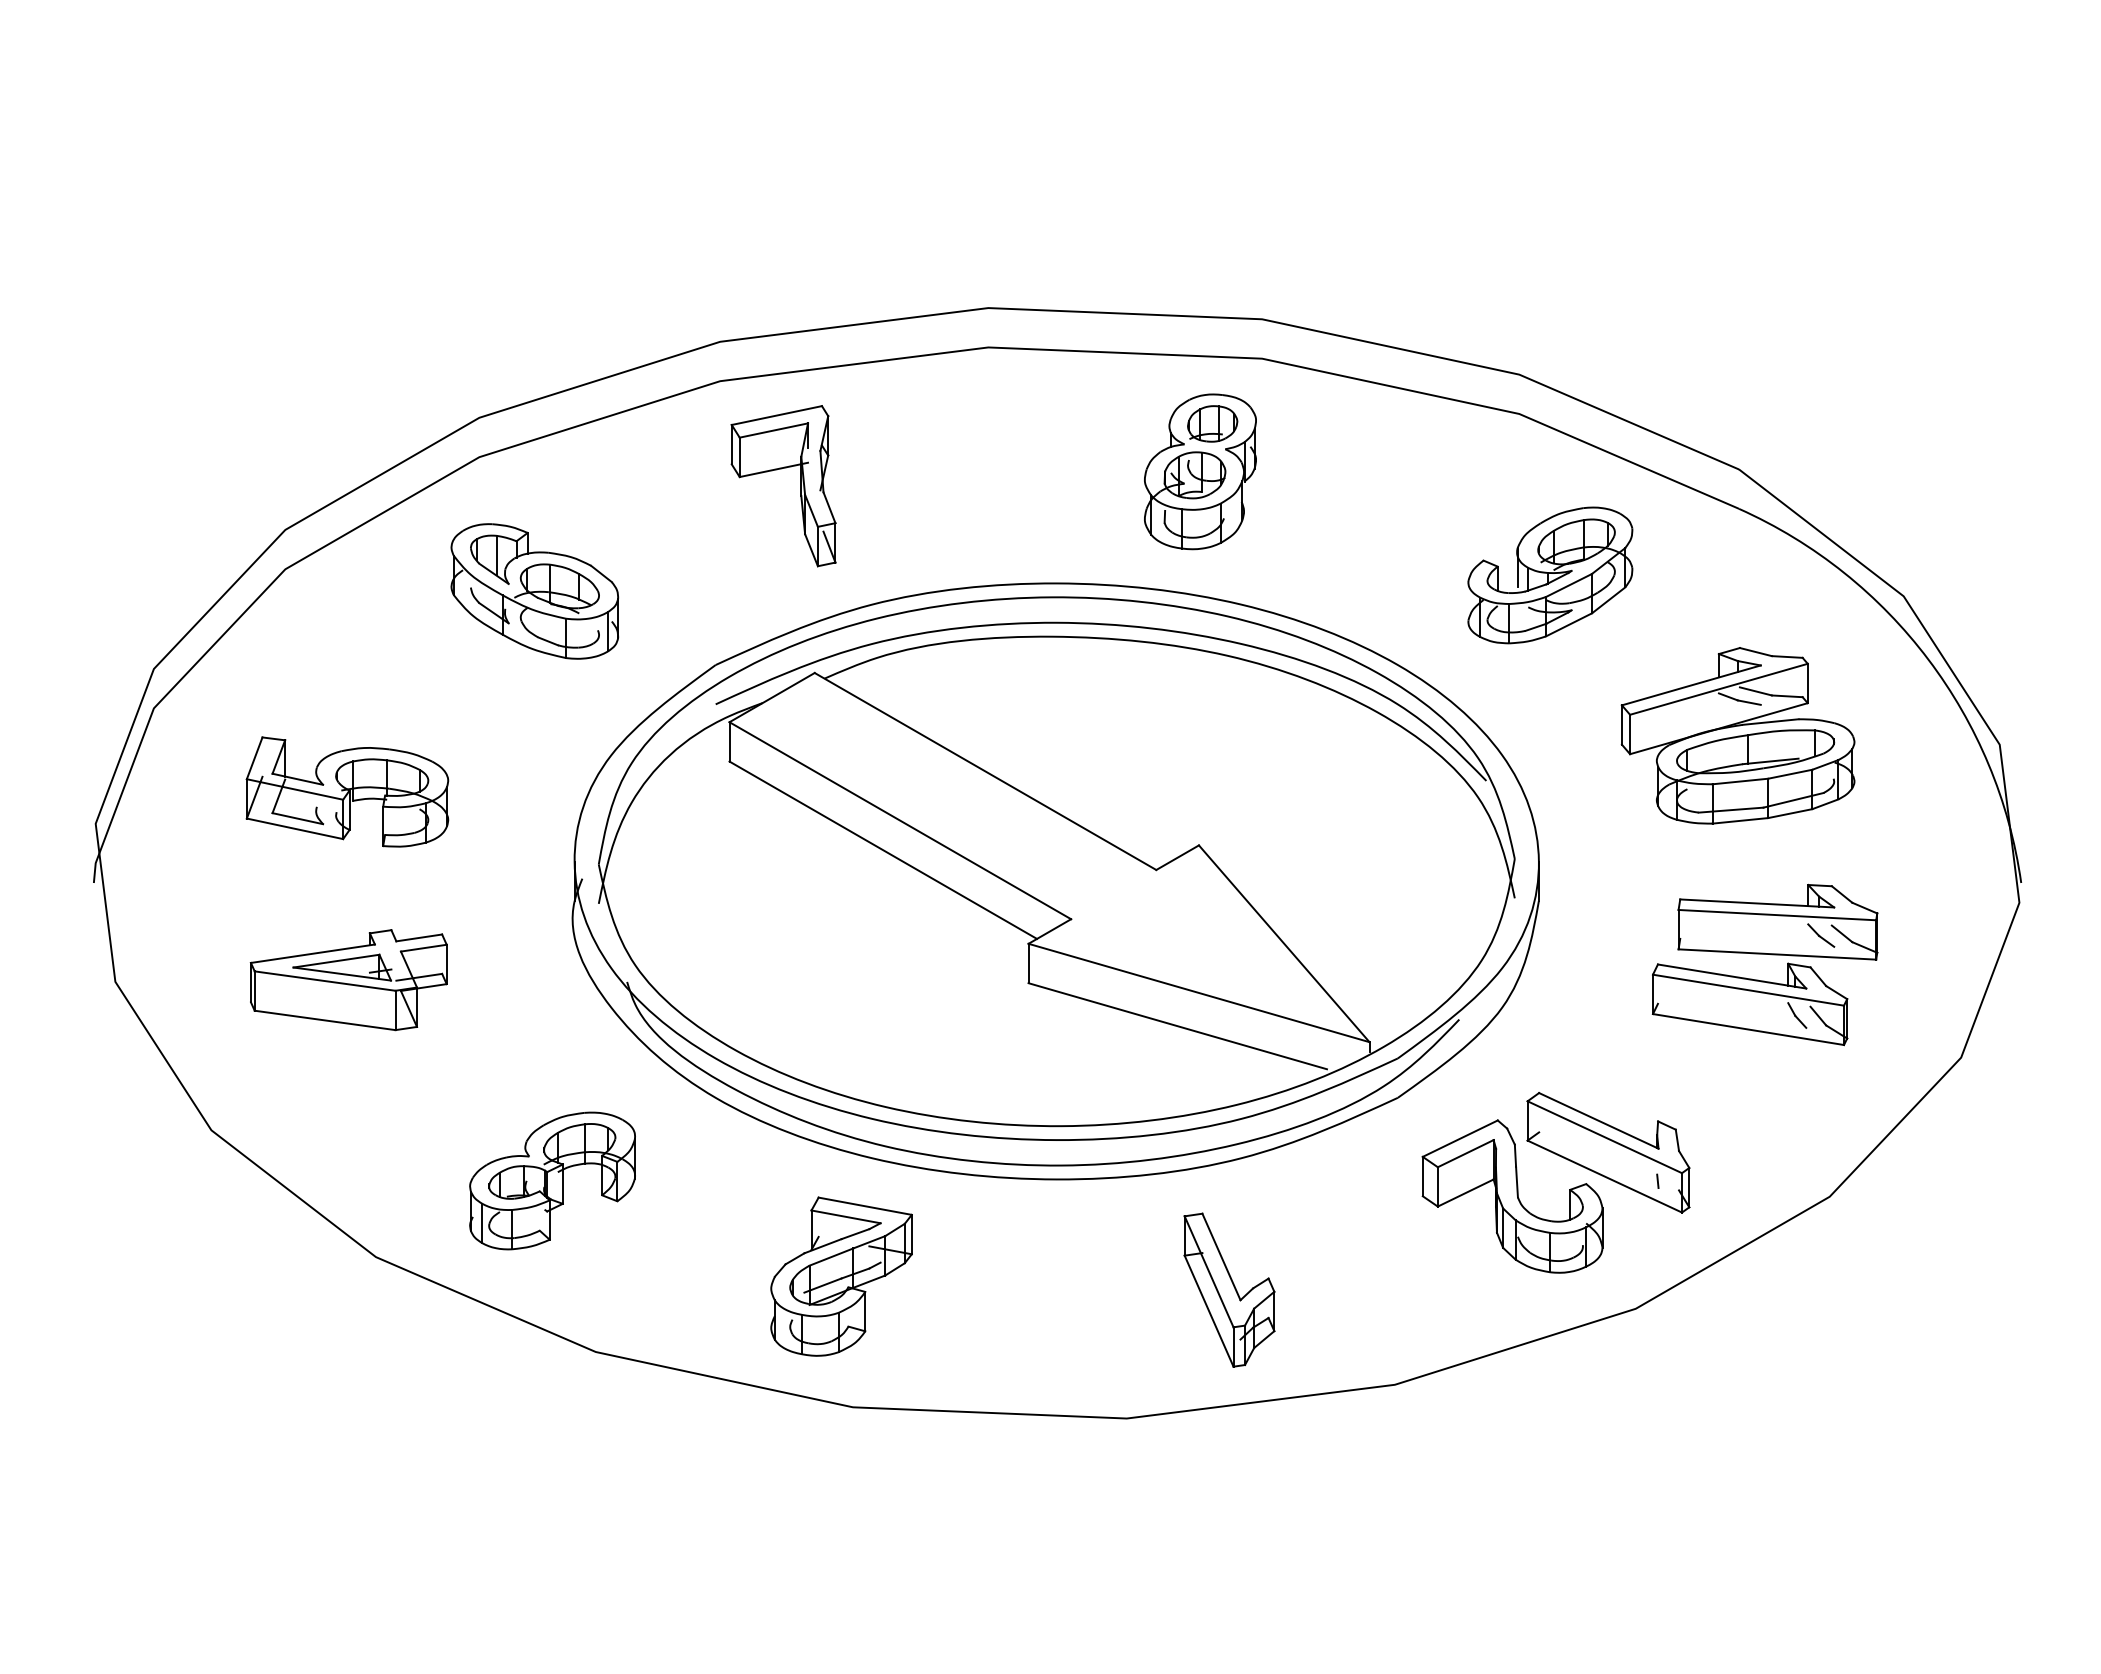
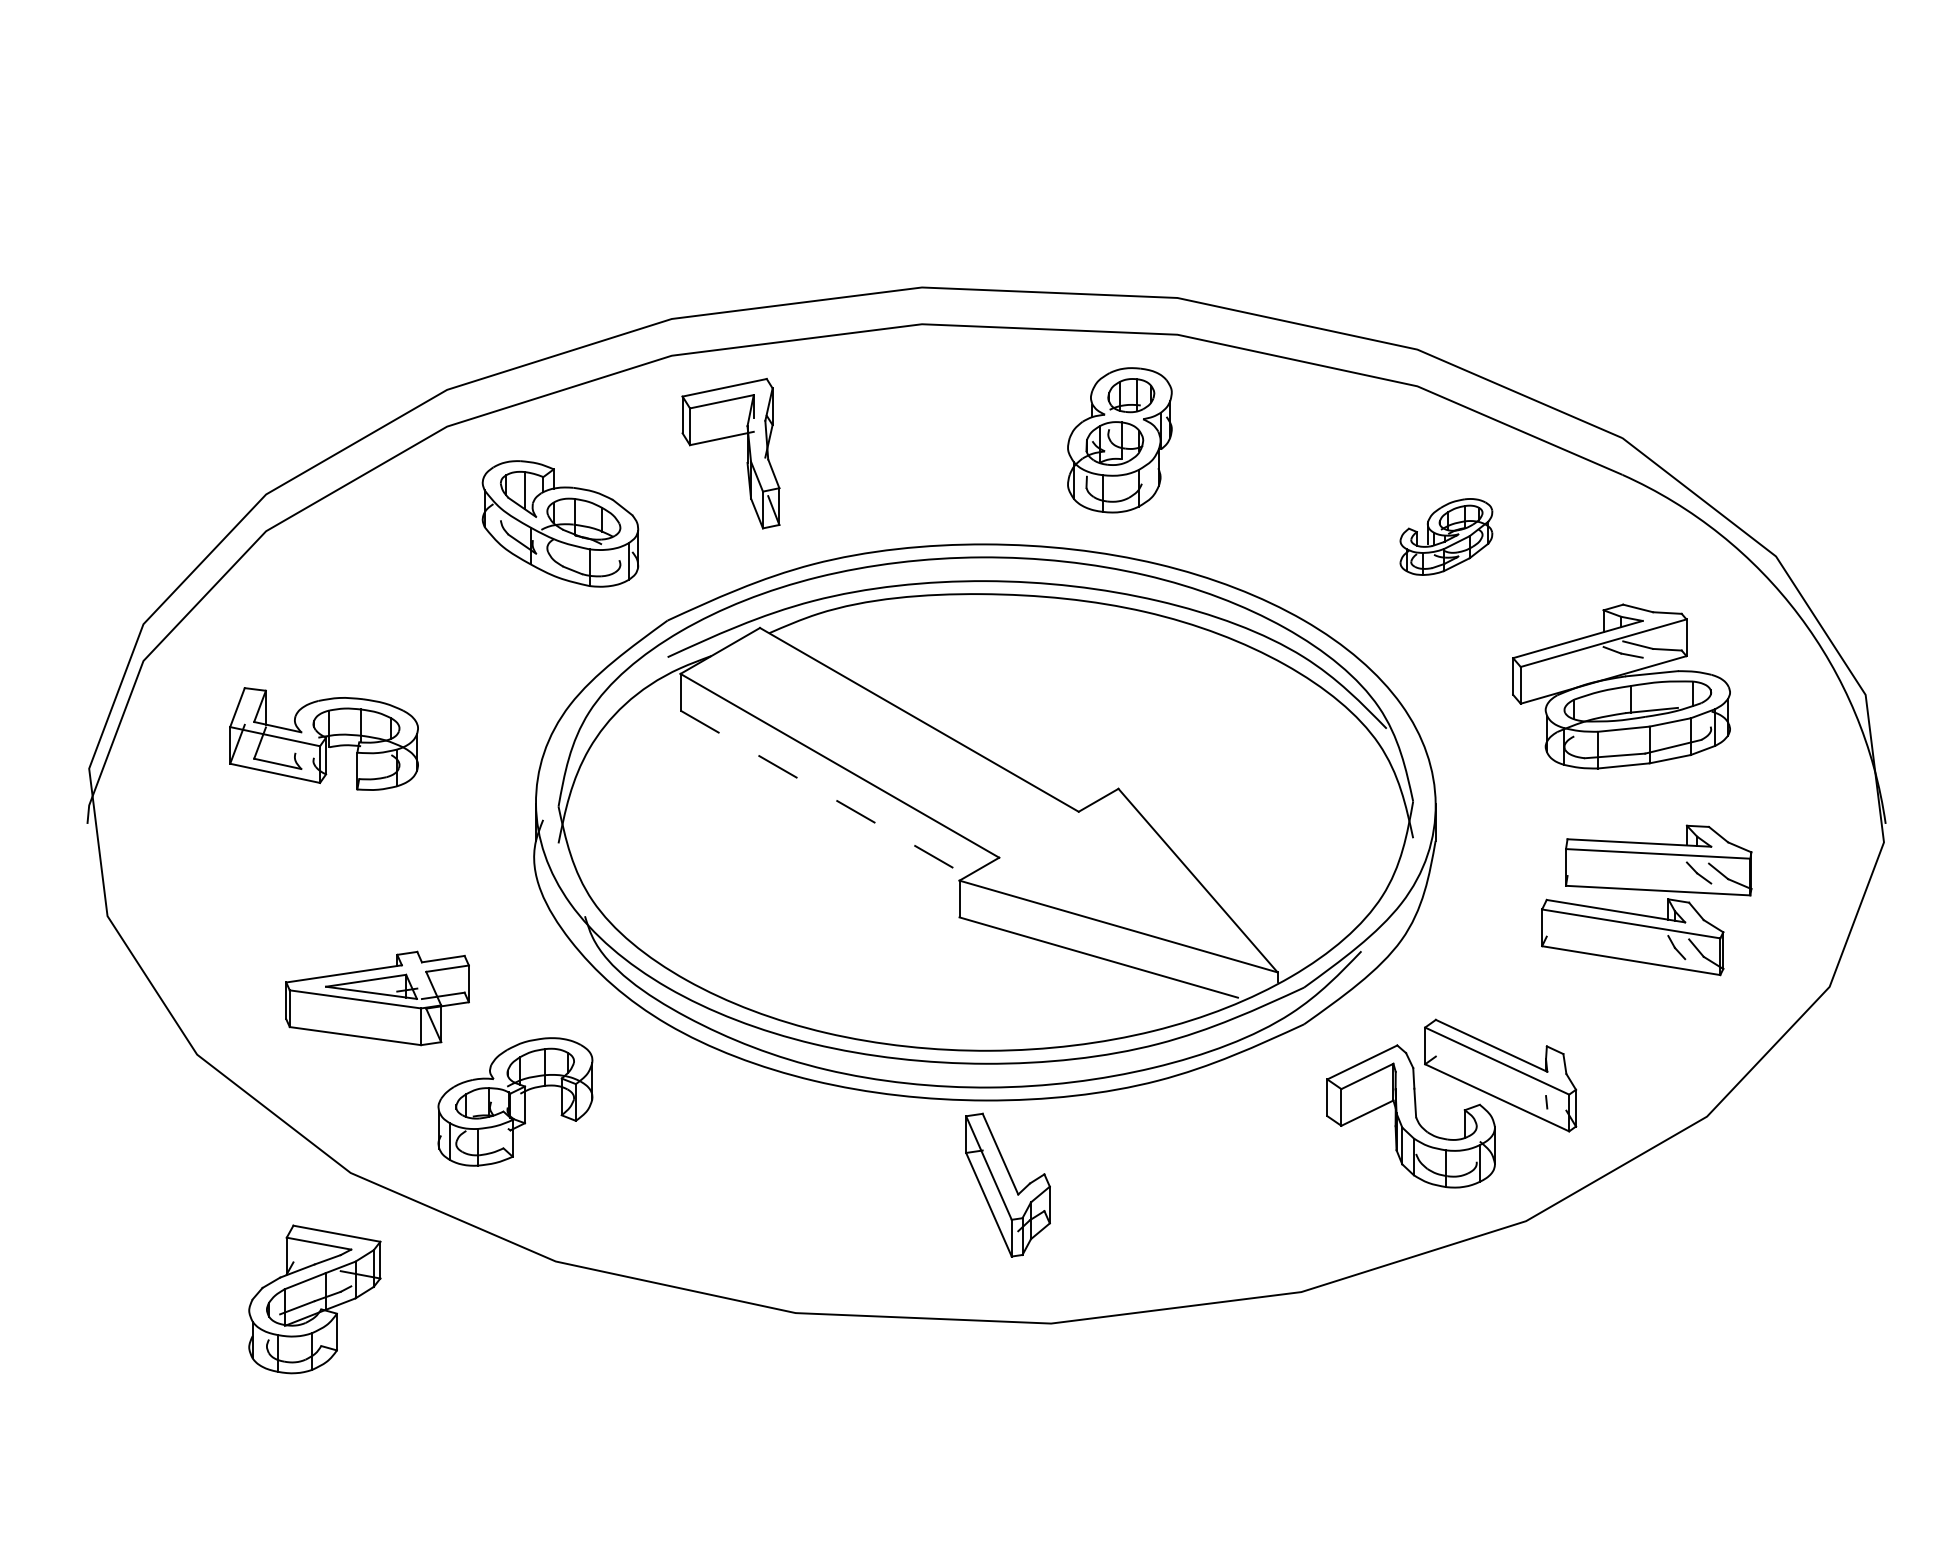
part: (1550, 575) -> (1446, 537), size x0.6
part: (534, 591) -> (560, 523), moved
line: (883, 850) -> (824, 793), solid -> dashed
part: (348, 980) -> (377, 998), moved
part: (841, 1276) -> (314, 1299), moved
part: (1229, 1289) -> (1007, 1184), moved

